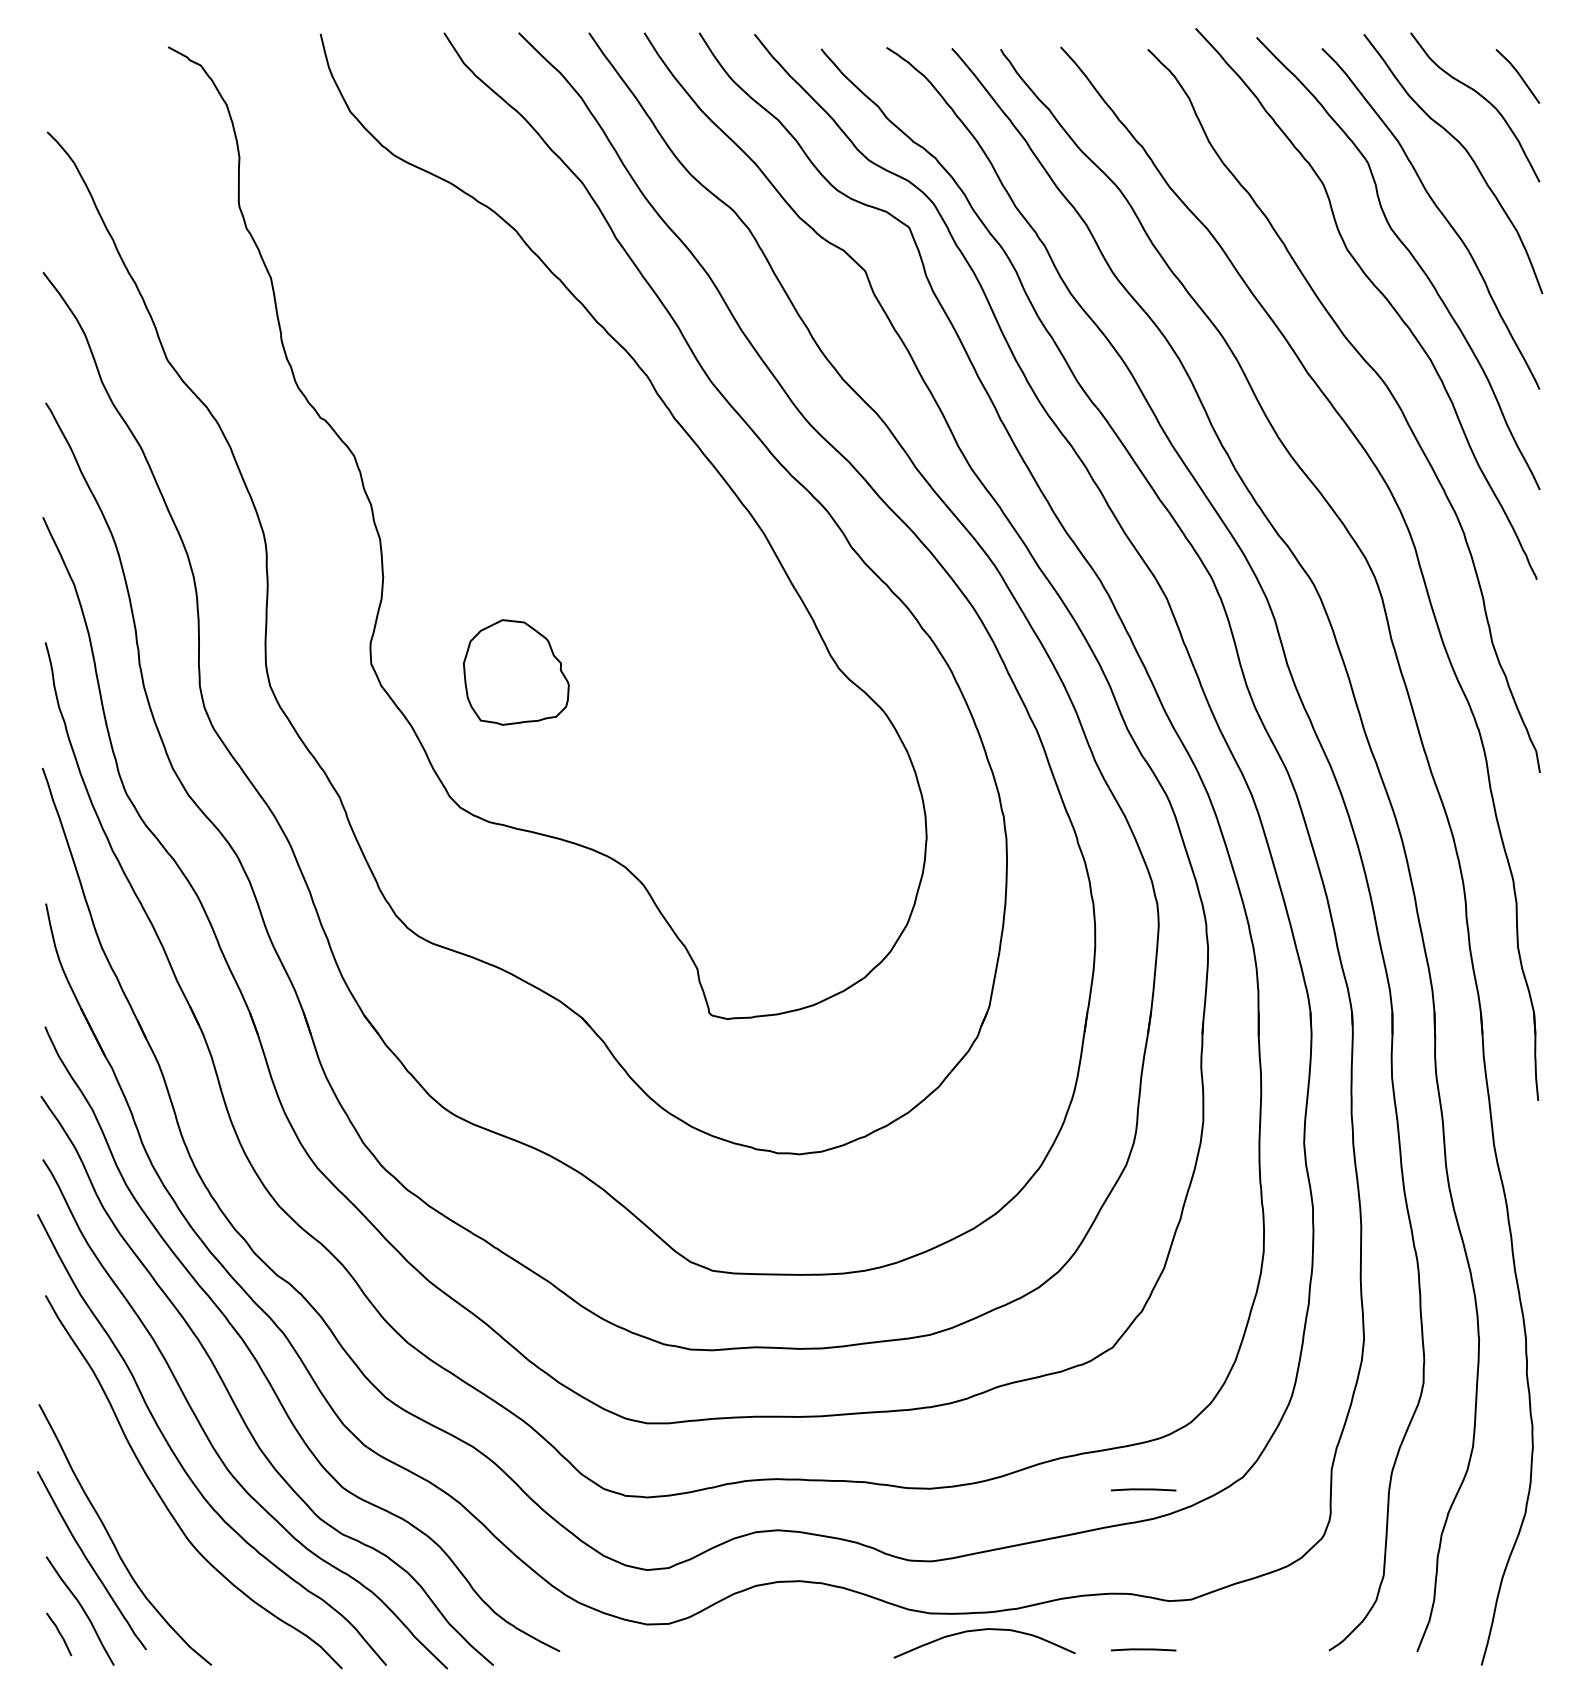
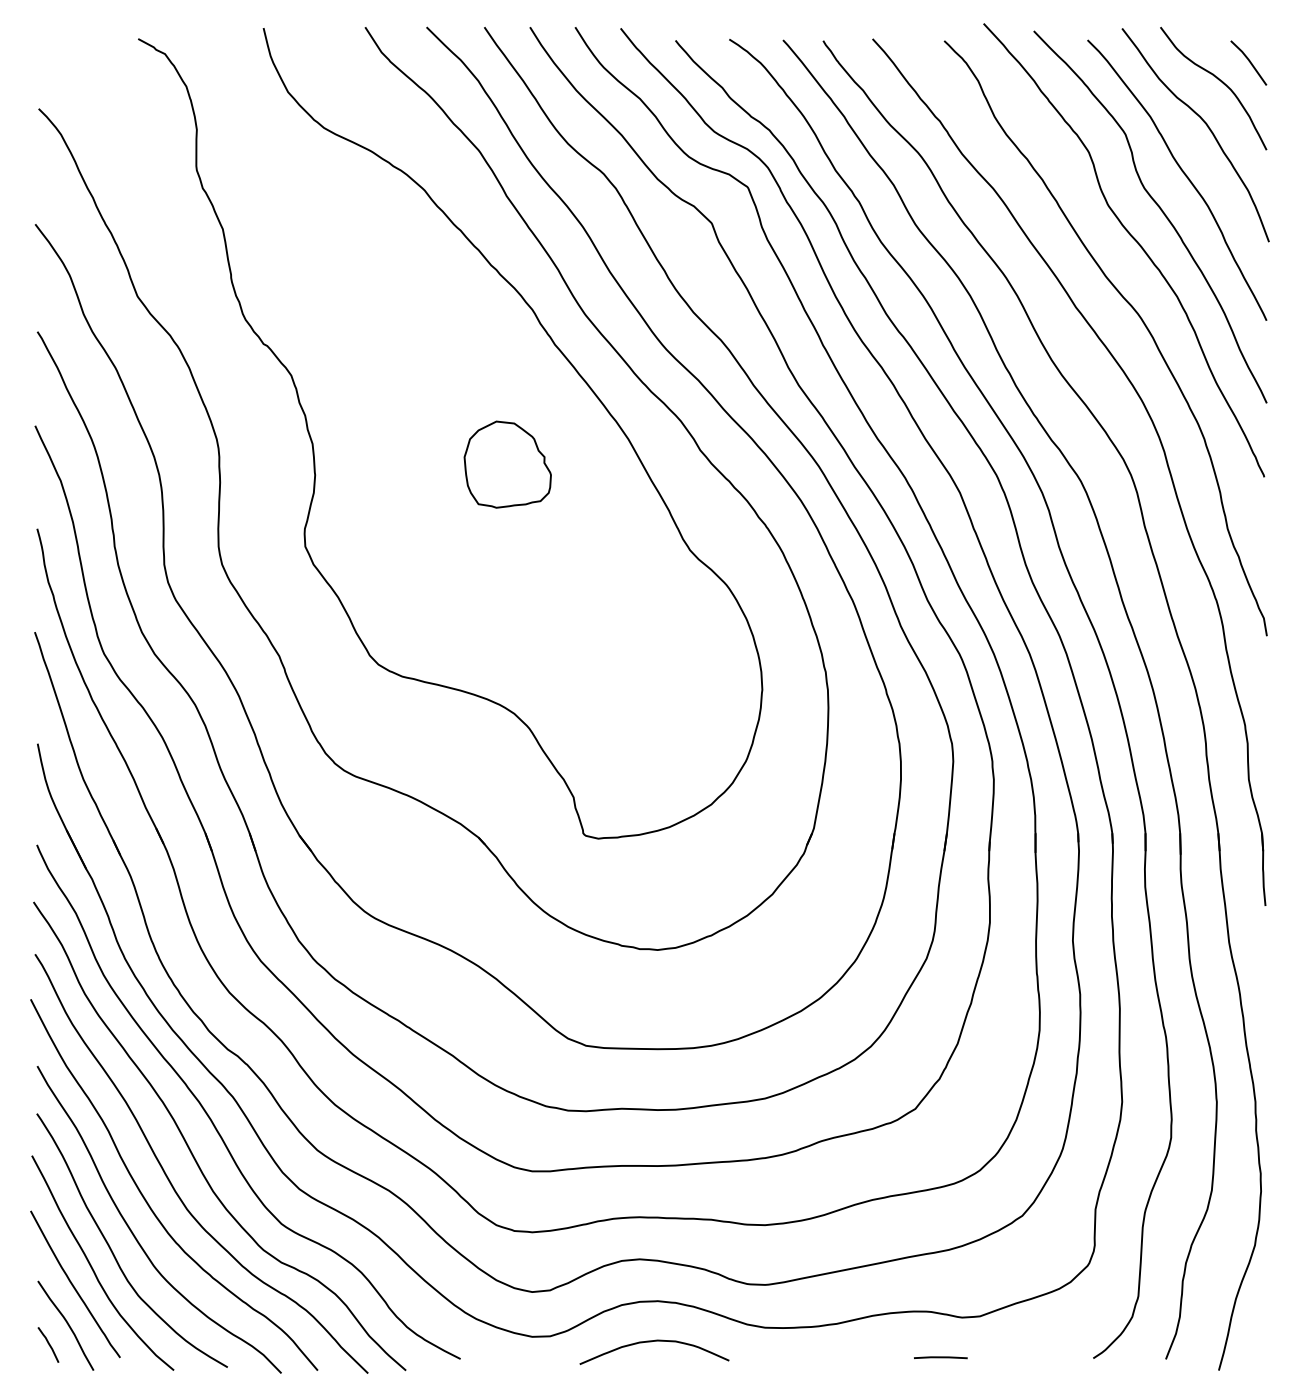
part: (516, 672) -> (507, 464), moved
line: (1143, 1489) -> (940, 1225), removed
curve: (138, 1522) -> (113, 1252), added
curve: (984, 1630) -> (654, 1341), moved

